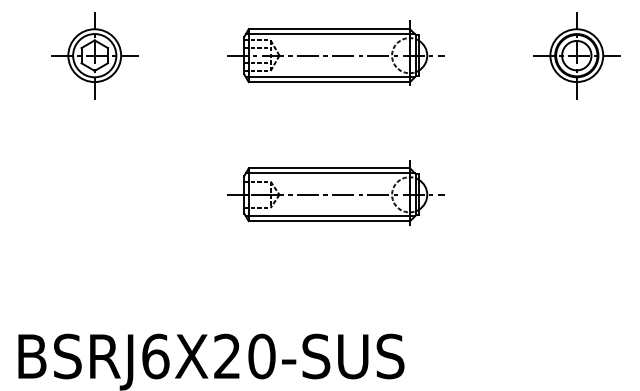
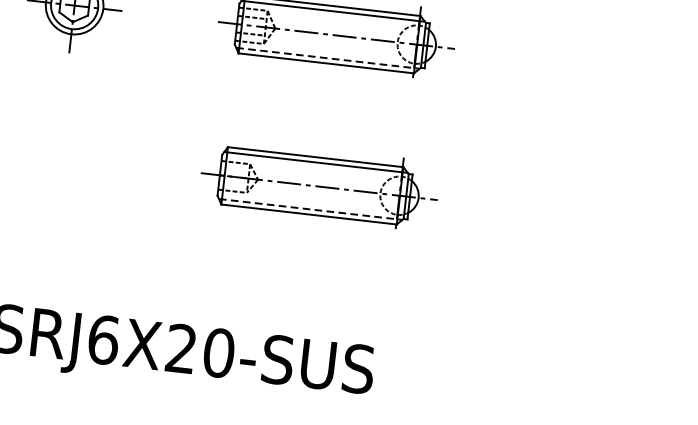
part: (576, 55) -> (597, 65), removed
line: (330, 77) -> (328, 58), solid -> dashed
line: (330, 216) -> (310, 209), solid -> dashed

